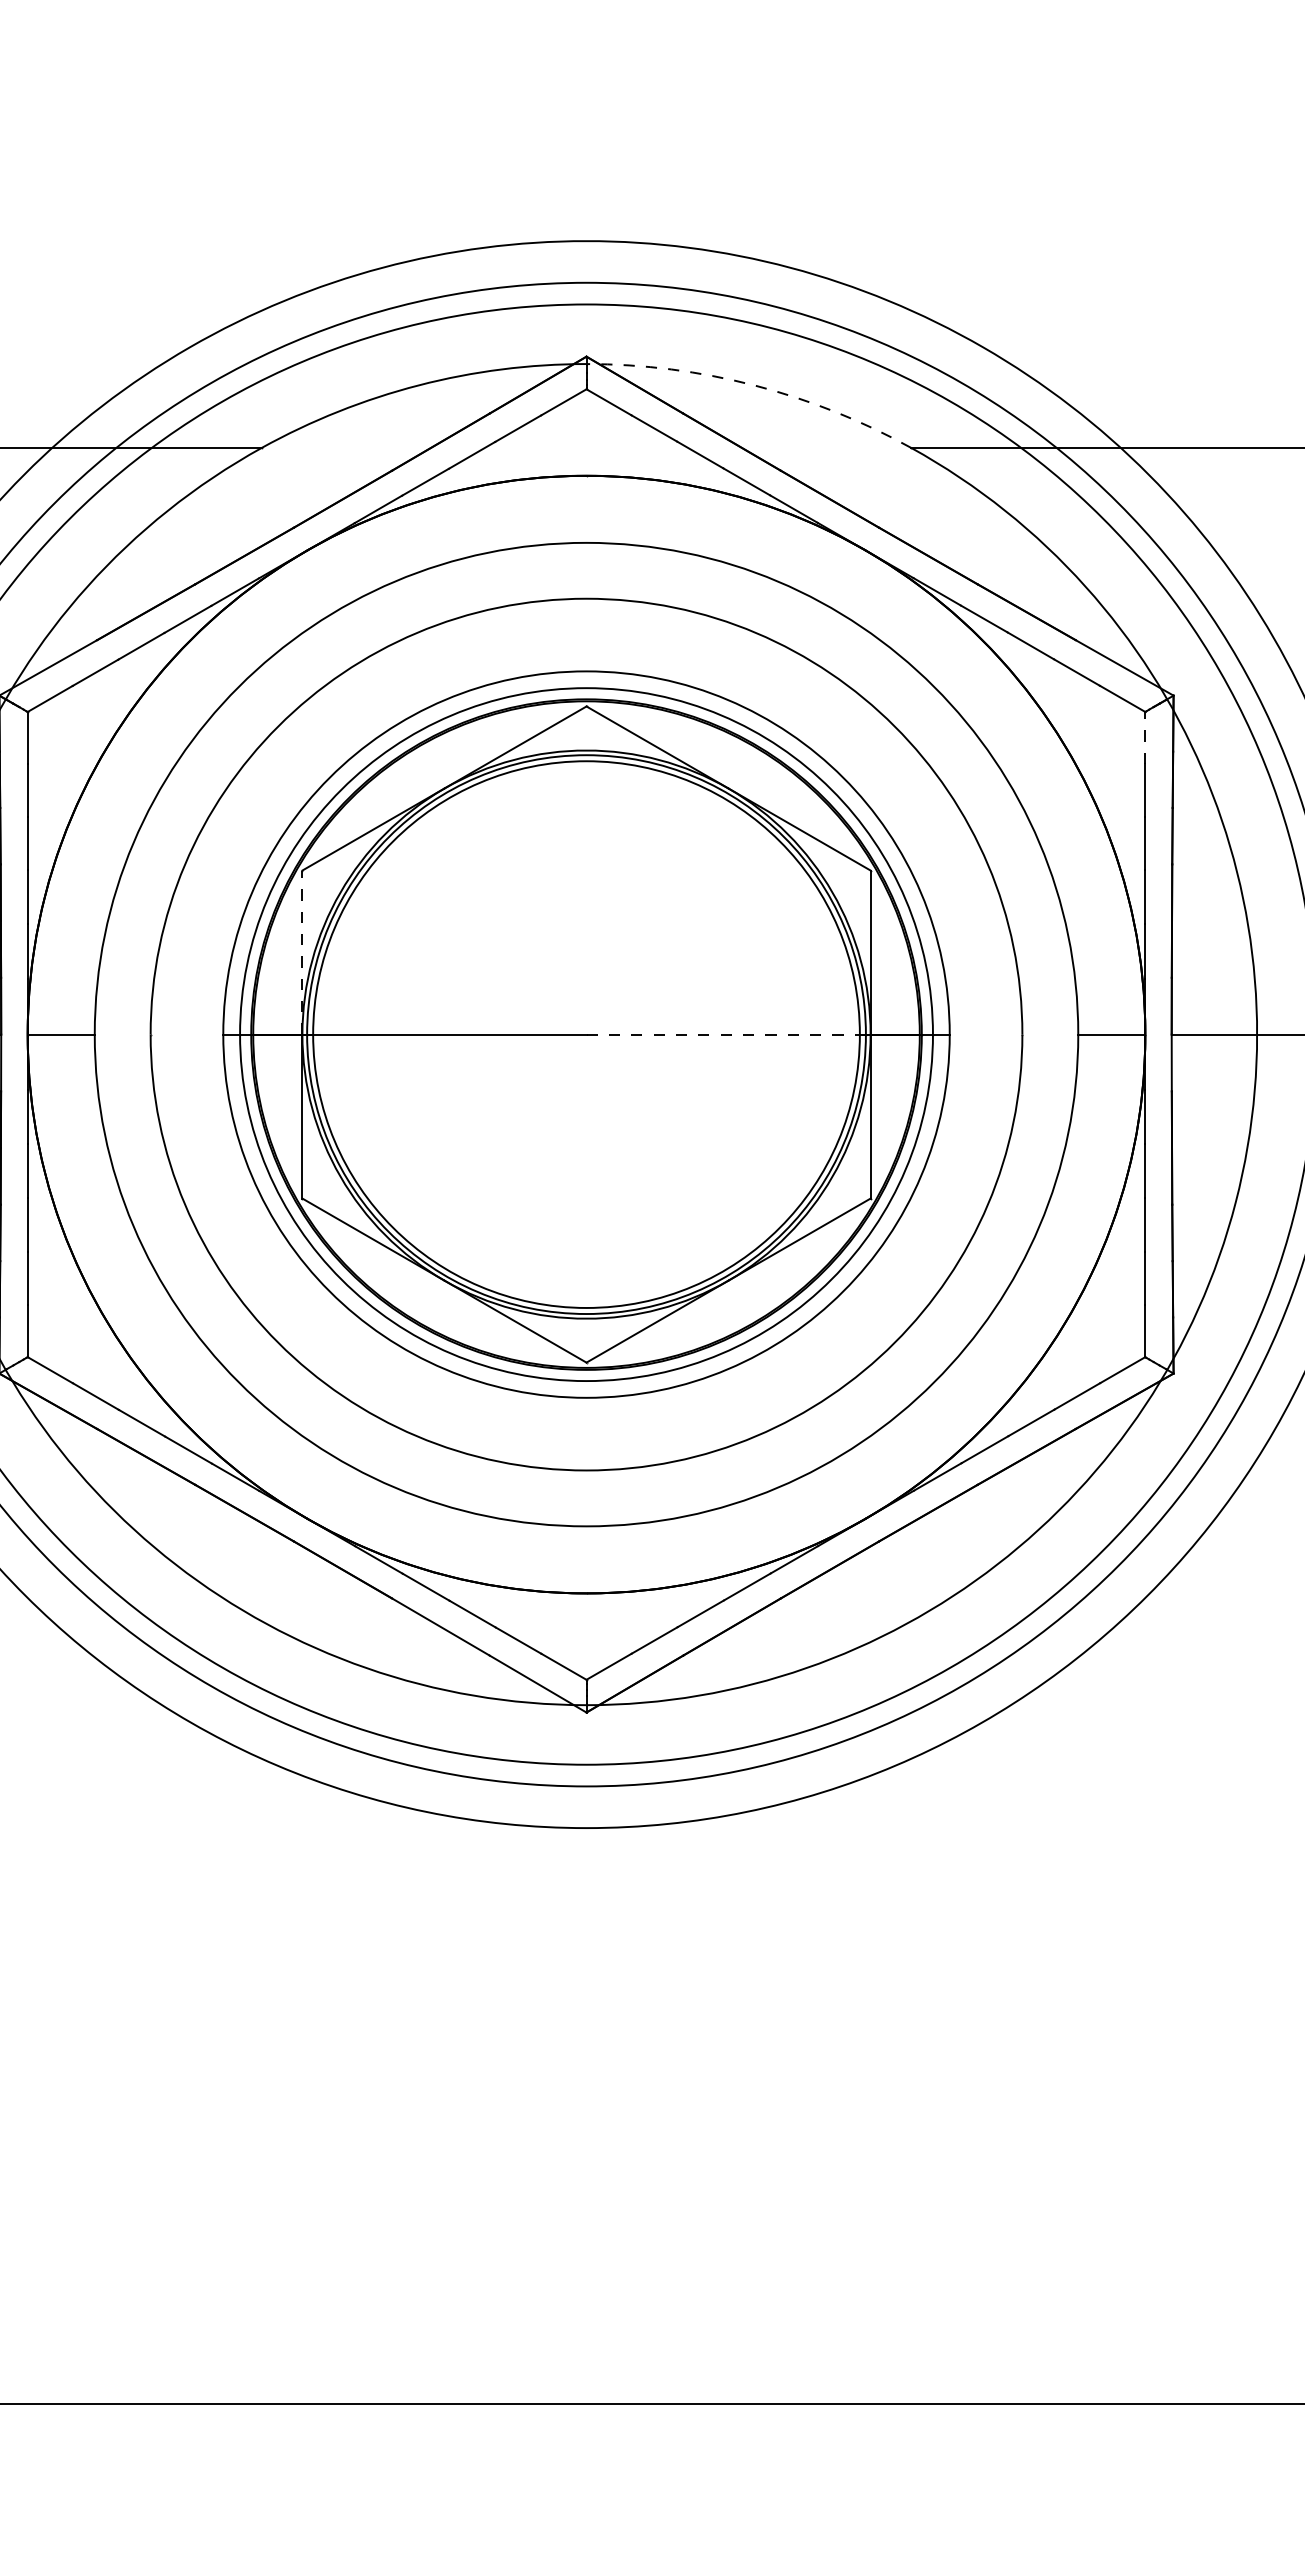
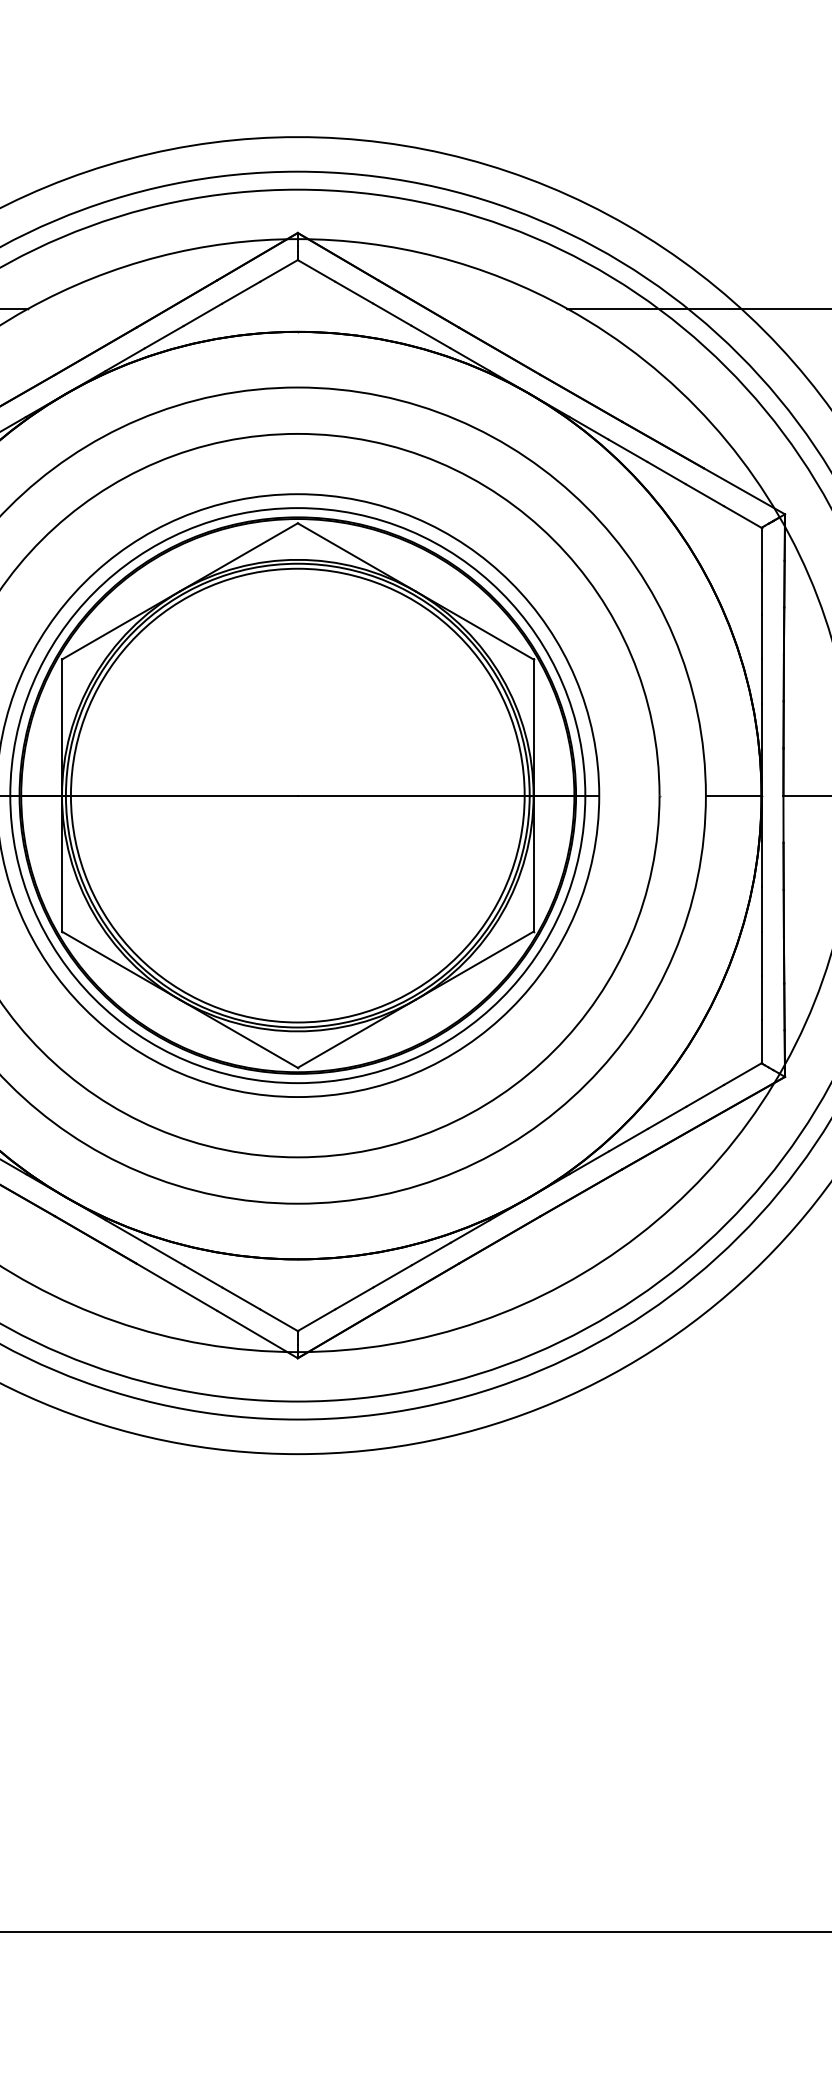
arc: (754, 385) -> (437, 256), dashed -> solid
line: (1145, 737) -> (761, 549), dashed -> solid
line: (302, 952) -> (62, 727), dashed -> solid
line: (729, 1034) -> (416, 795), dashed -> solid

